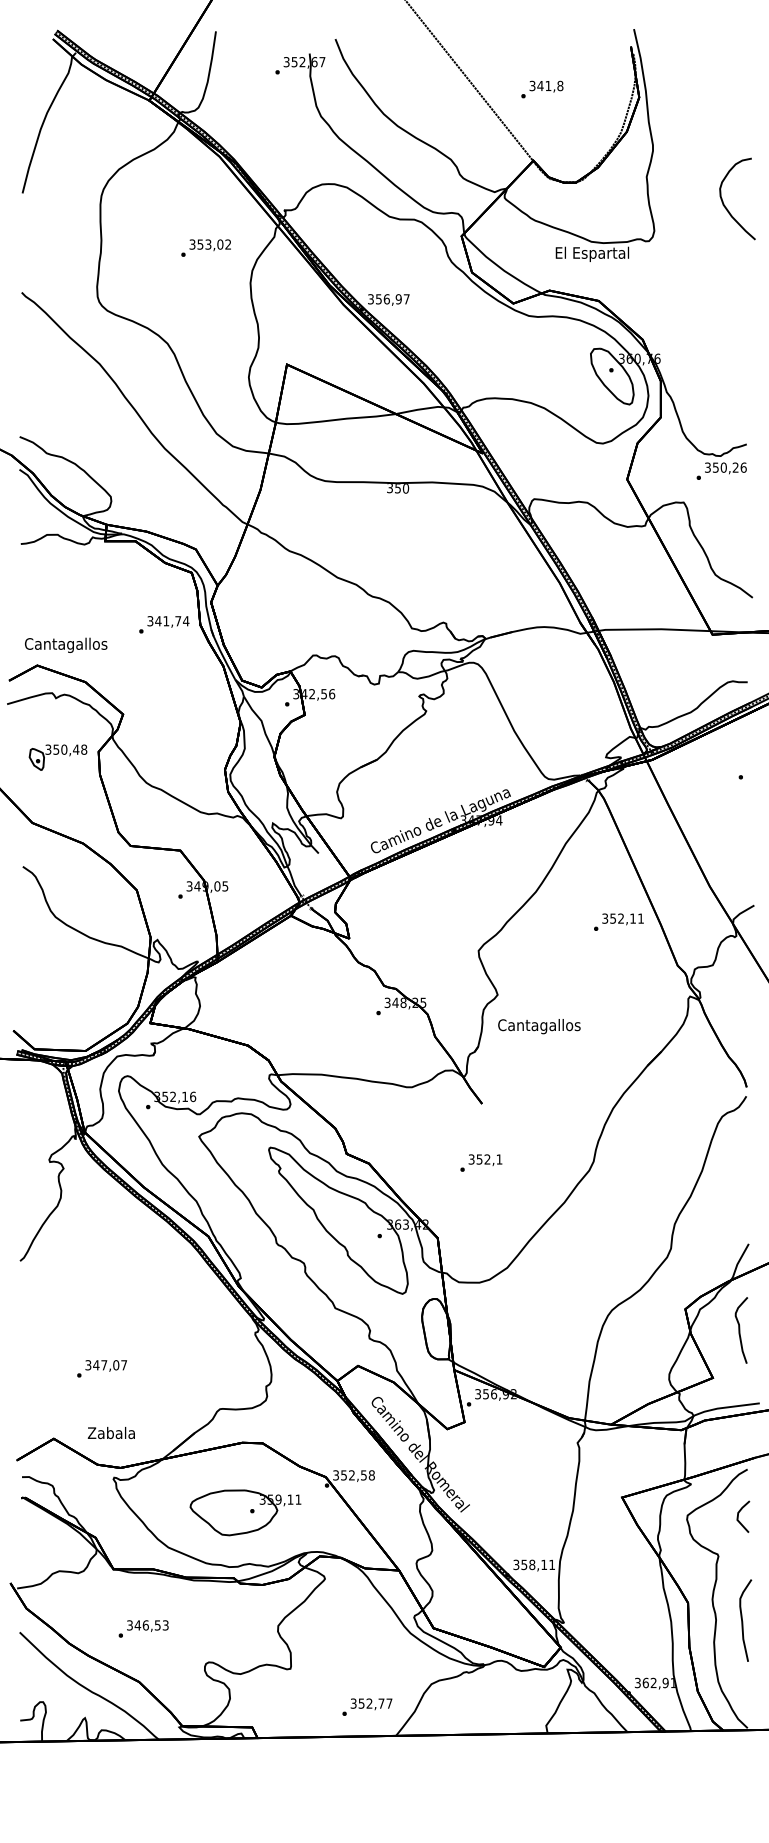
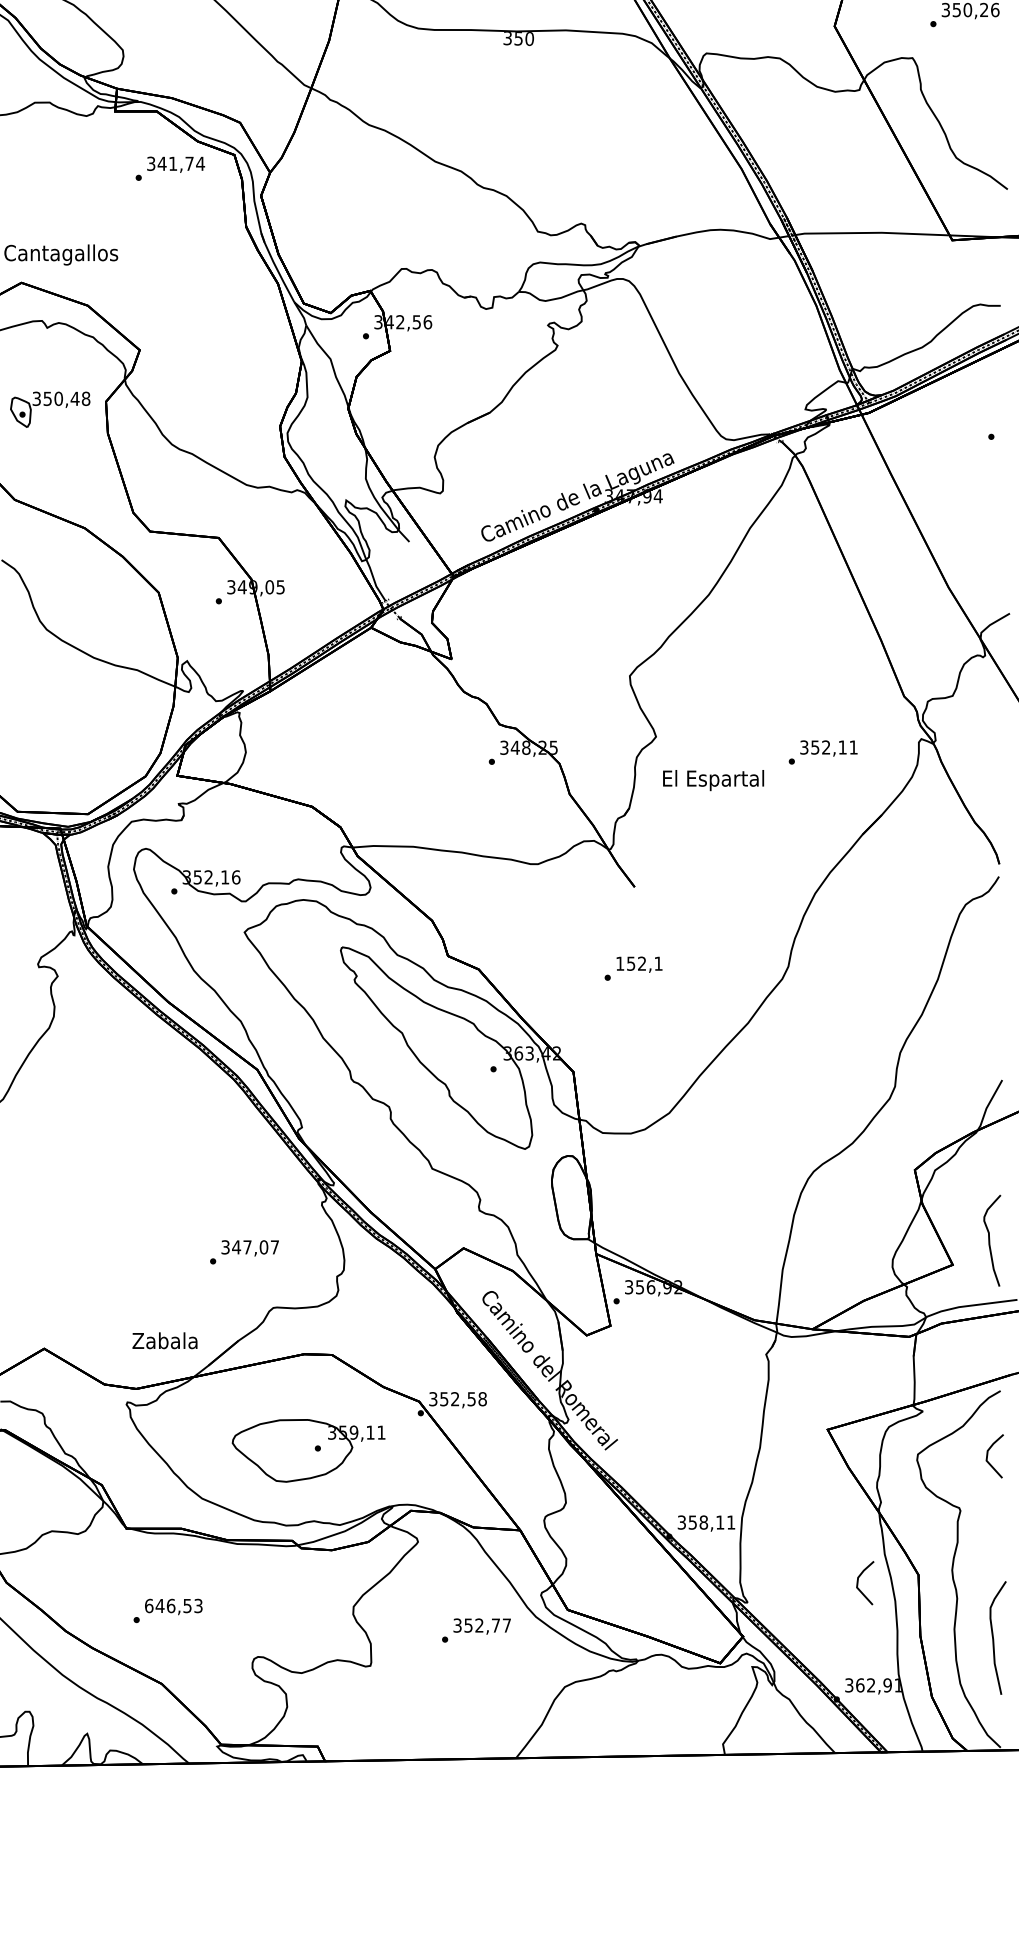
text: (164, 624) -> (170, 168), moved
text: (618, 921) -> (822, 751), moved
text: (539, 1026) -> (713, 780), Cantagallos -> El Espartal
text: (471, 1159) -> (620, 963), 352,1 -> 152,1
curve: (740, 1330) -> (990, 1240), moved
text: (101, 1368) -> (243, 1251), moved
text: (110, 1433) -> (163, 1341), moved
line: (645, 1605) -> (859, 1578), added
curve: (743, 1621) -> (994, 1639), moved
text: (129, 1625) -> (148, 1606), 346,53 -> 646,53
text: (367, 1706) -> (476, 1629), moved

